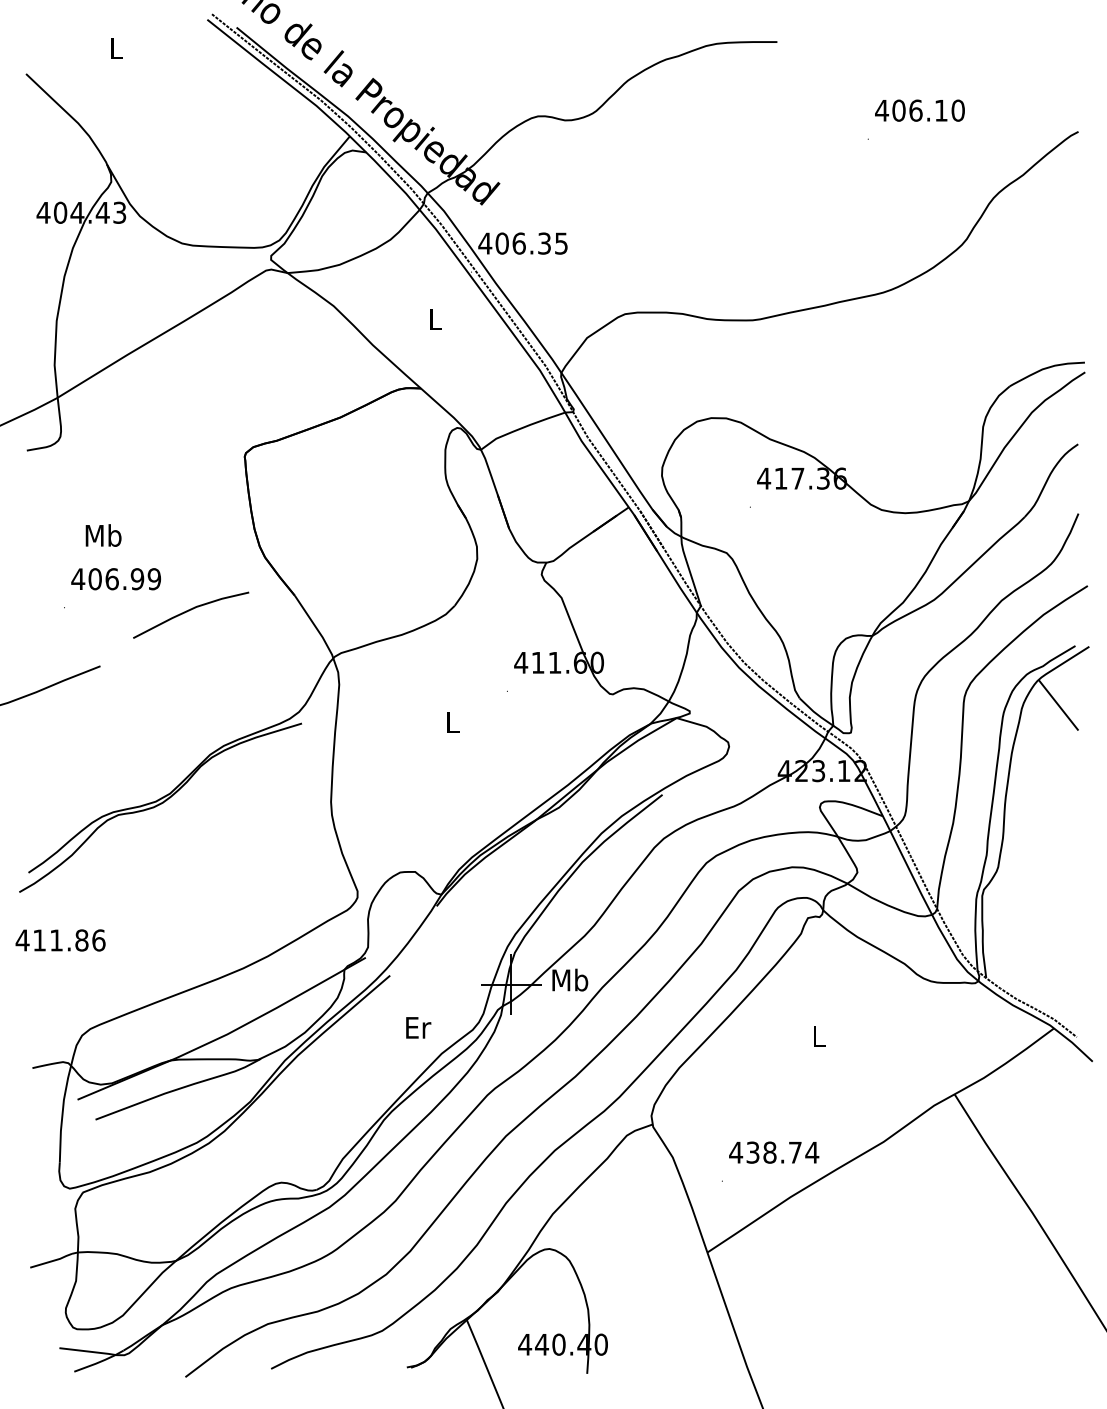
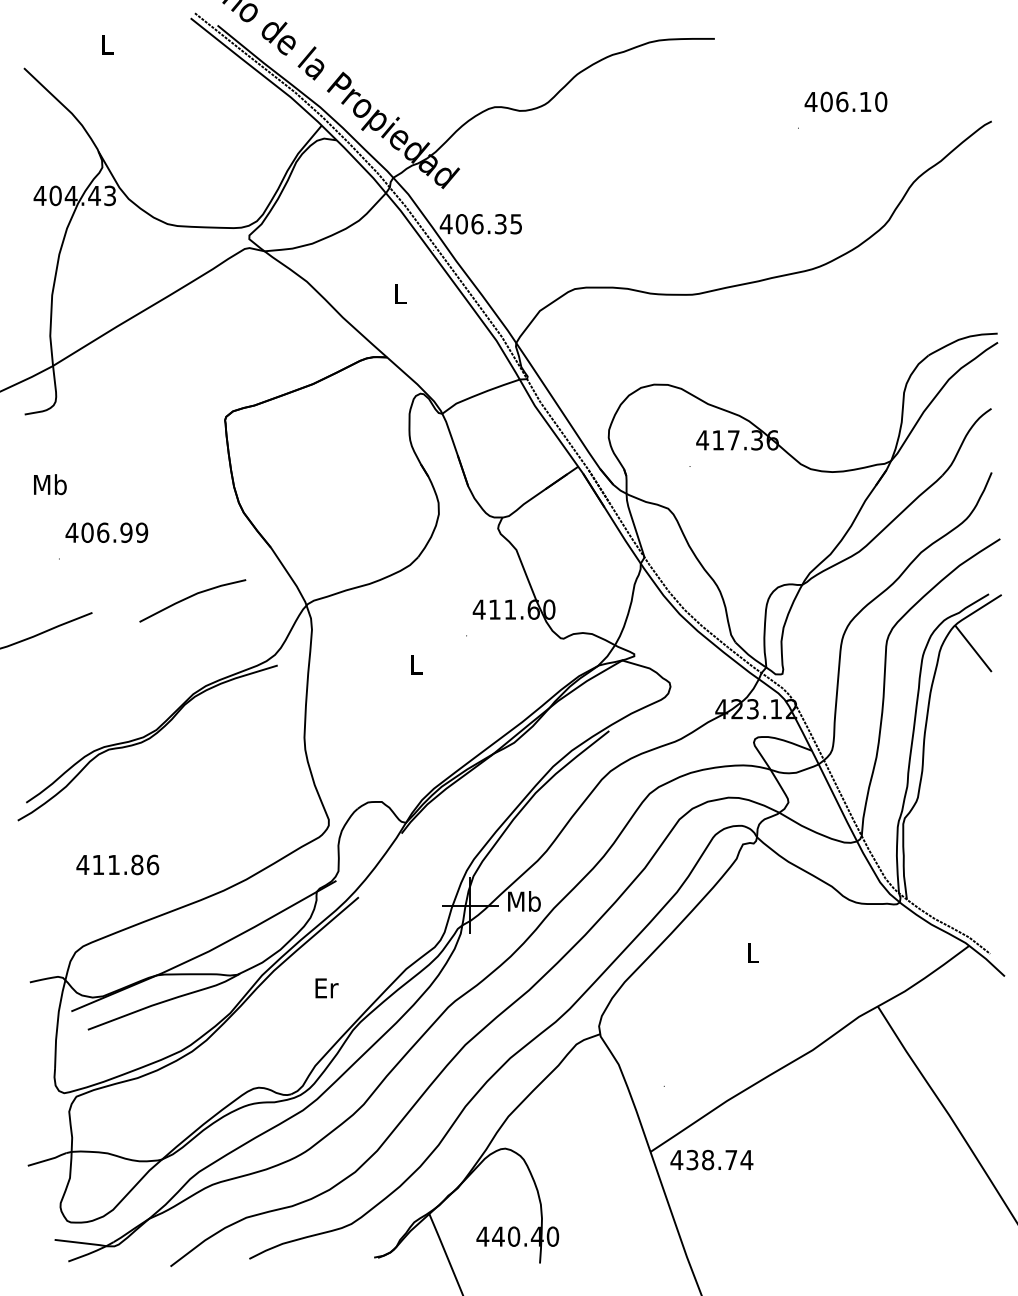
text: (103, 535) -> (50, 484), moved
curve: (189, 611) -> (191, 597), moved
text: (60, 939) -> (117, 864), moved
text: (418, 1028) -> (326, 988), moved
text: (773, 1152) -> (711, 1159), moved

